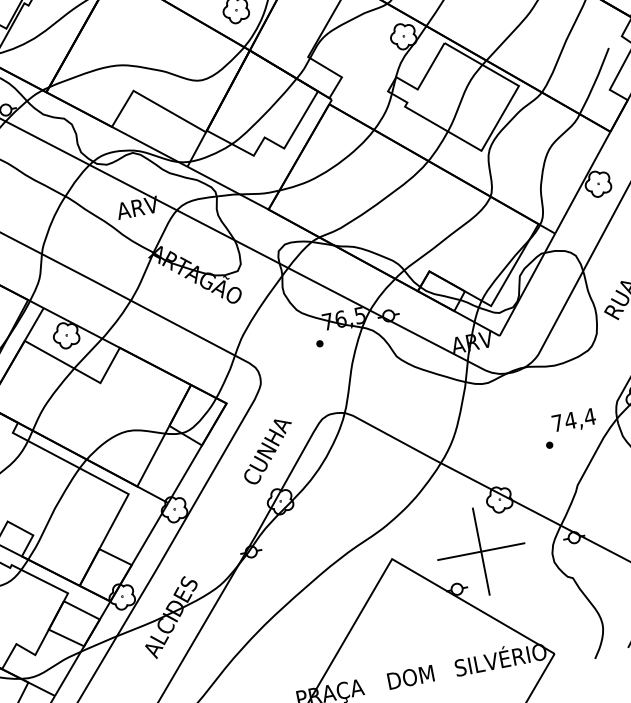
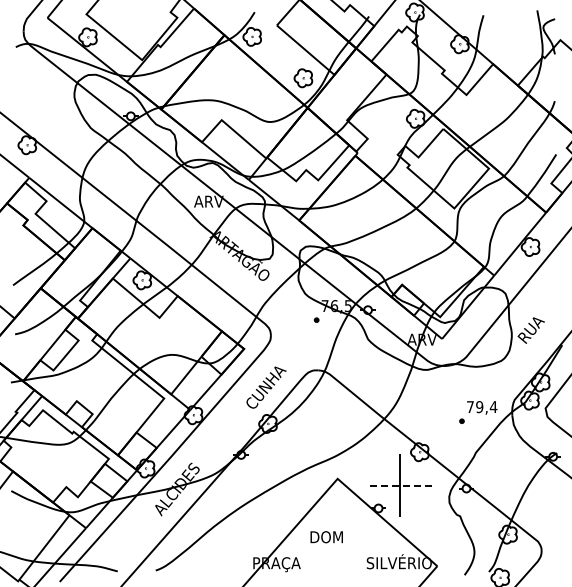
text: (570, 421) -> (479, 407), 74,4 -> 79,4
line: (481, 551) -> (400, 485), solid -> dashed
text: (410, 677) -> (326, 537), moved

